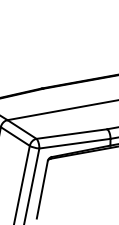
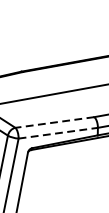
line: (71, 134) -> (54, 122), solid -> dashed
line: (74, 143) -> (57, 133), solid -> dashed

